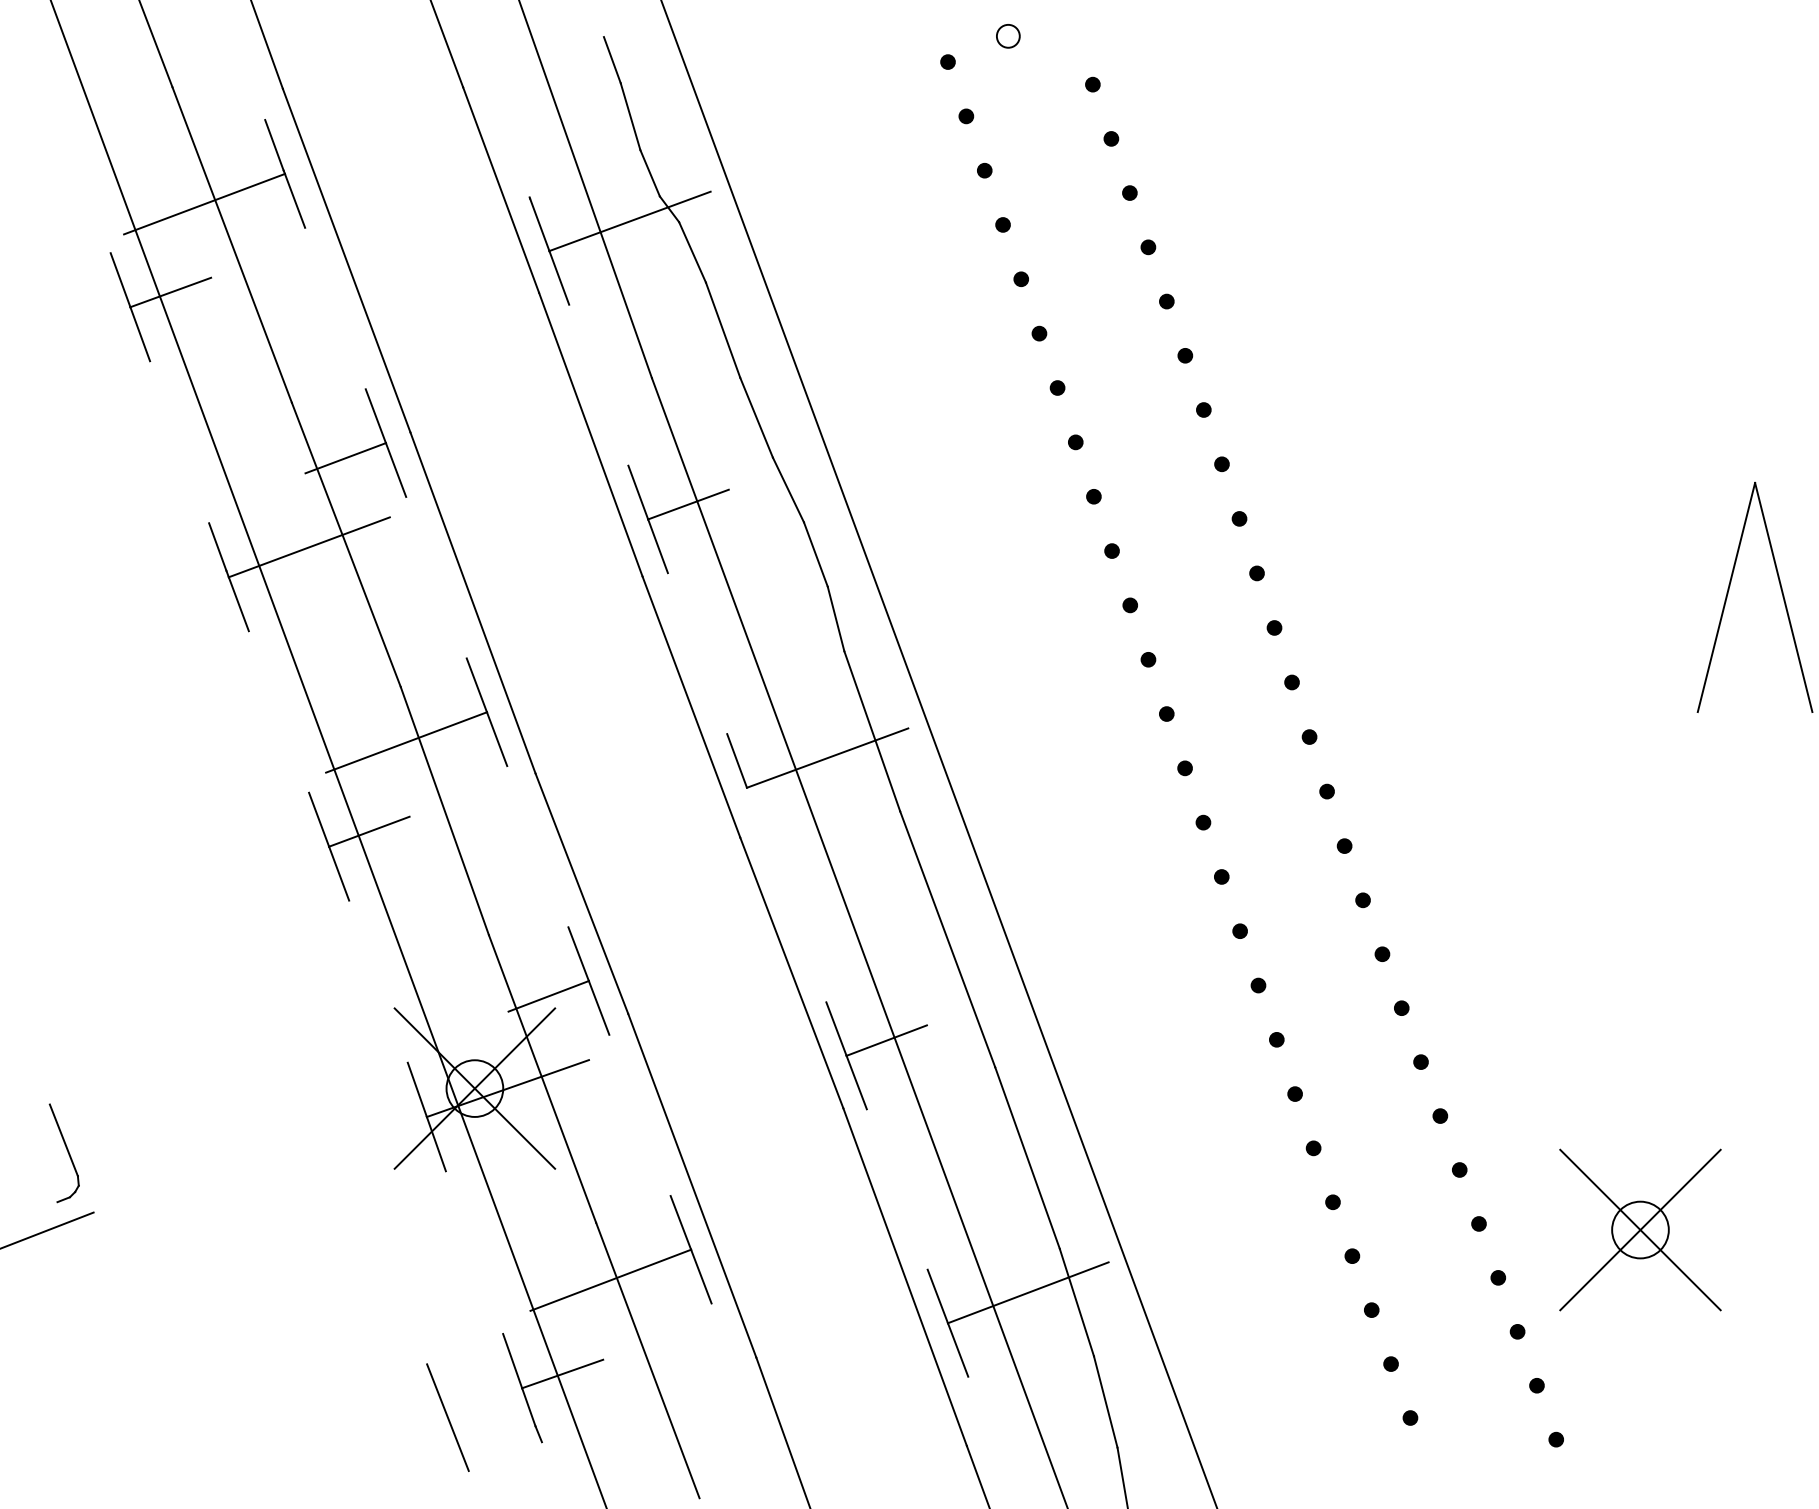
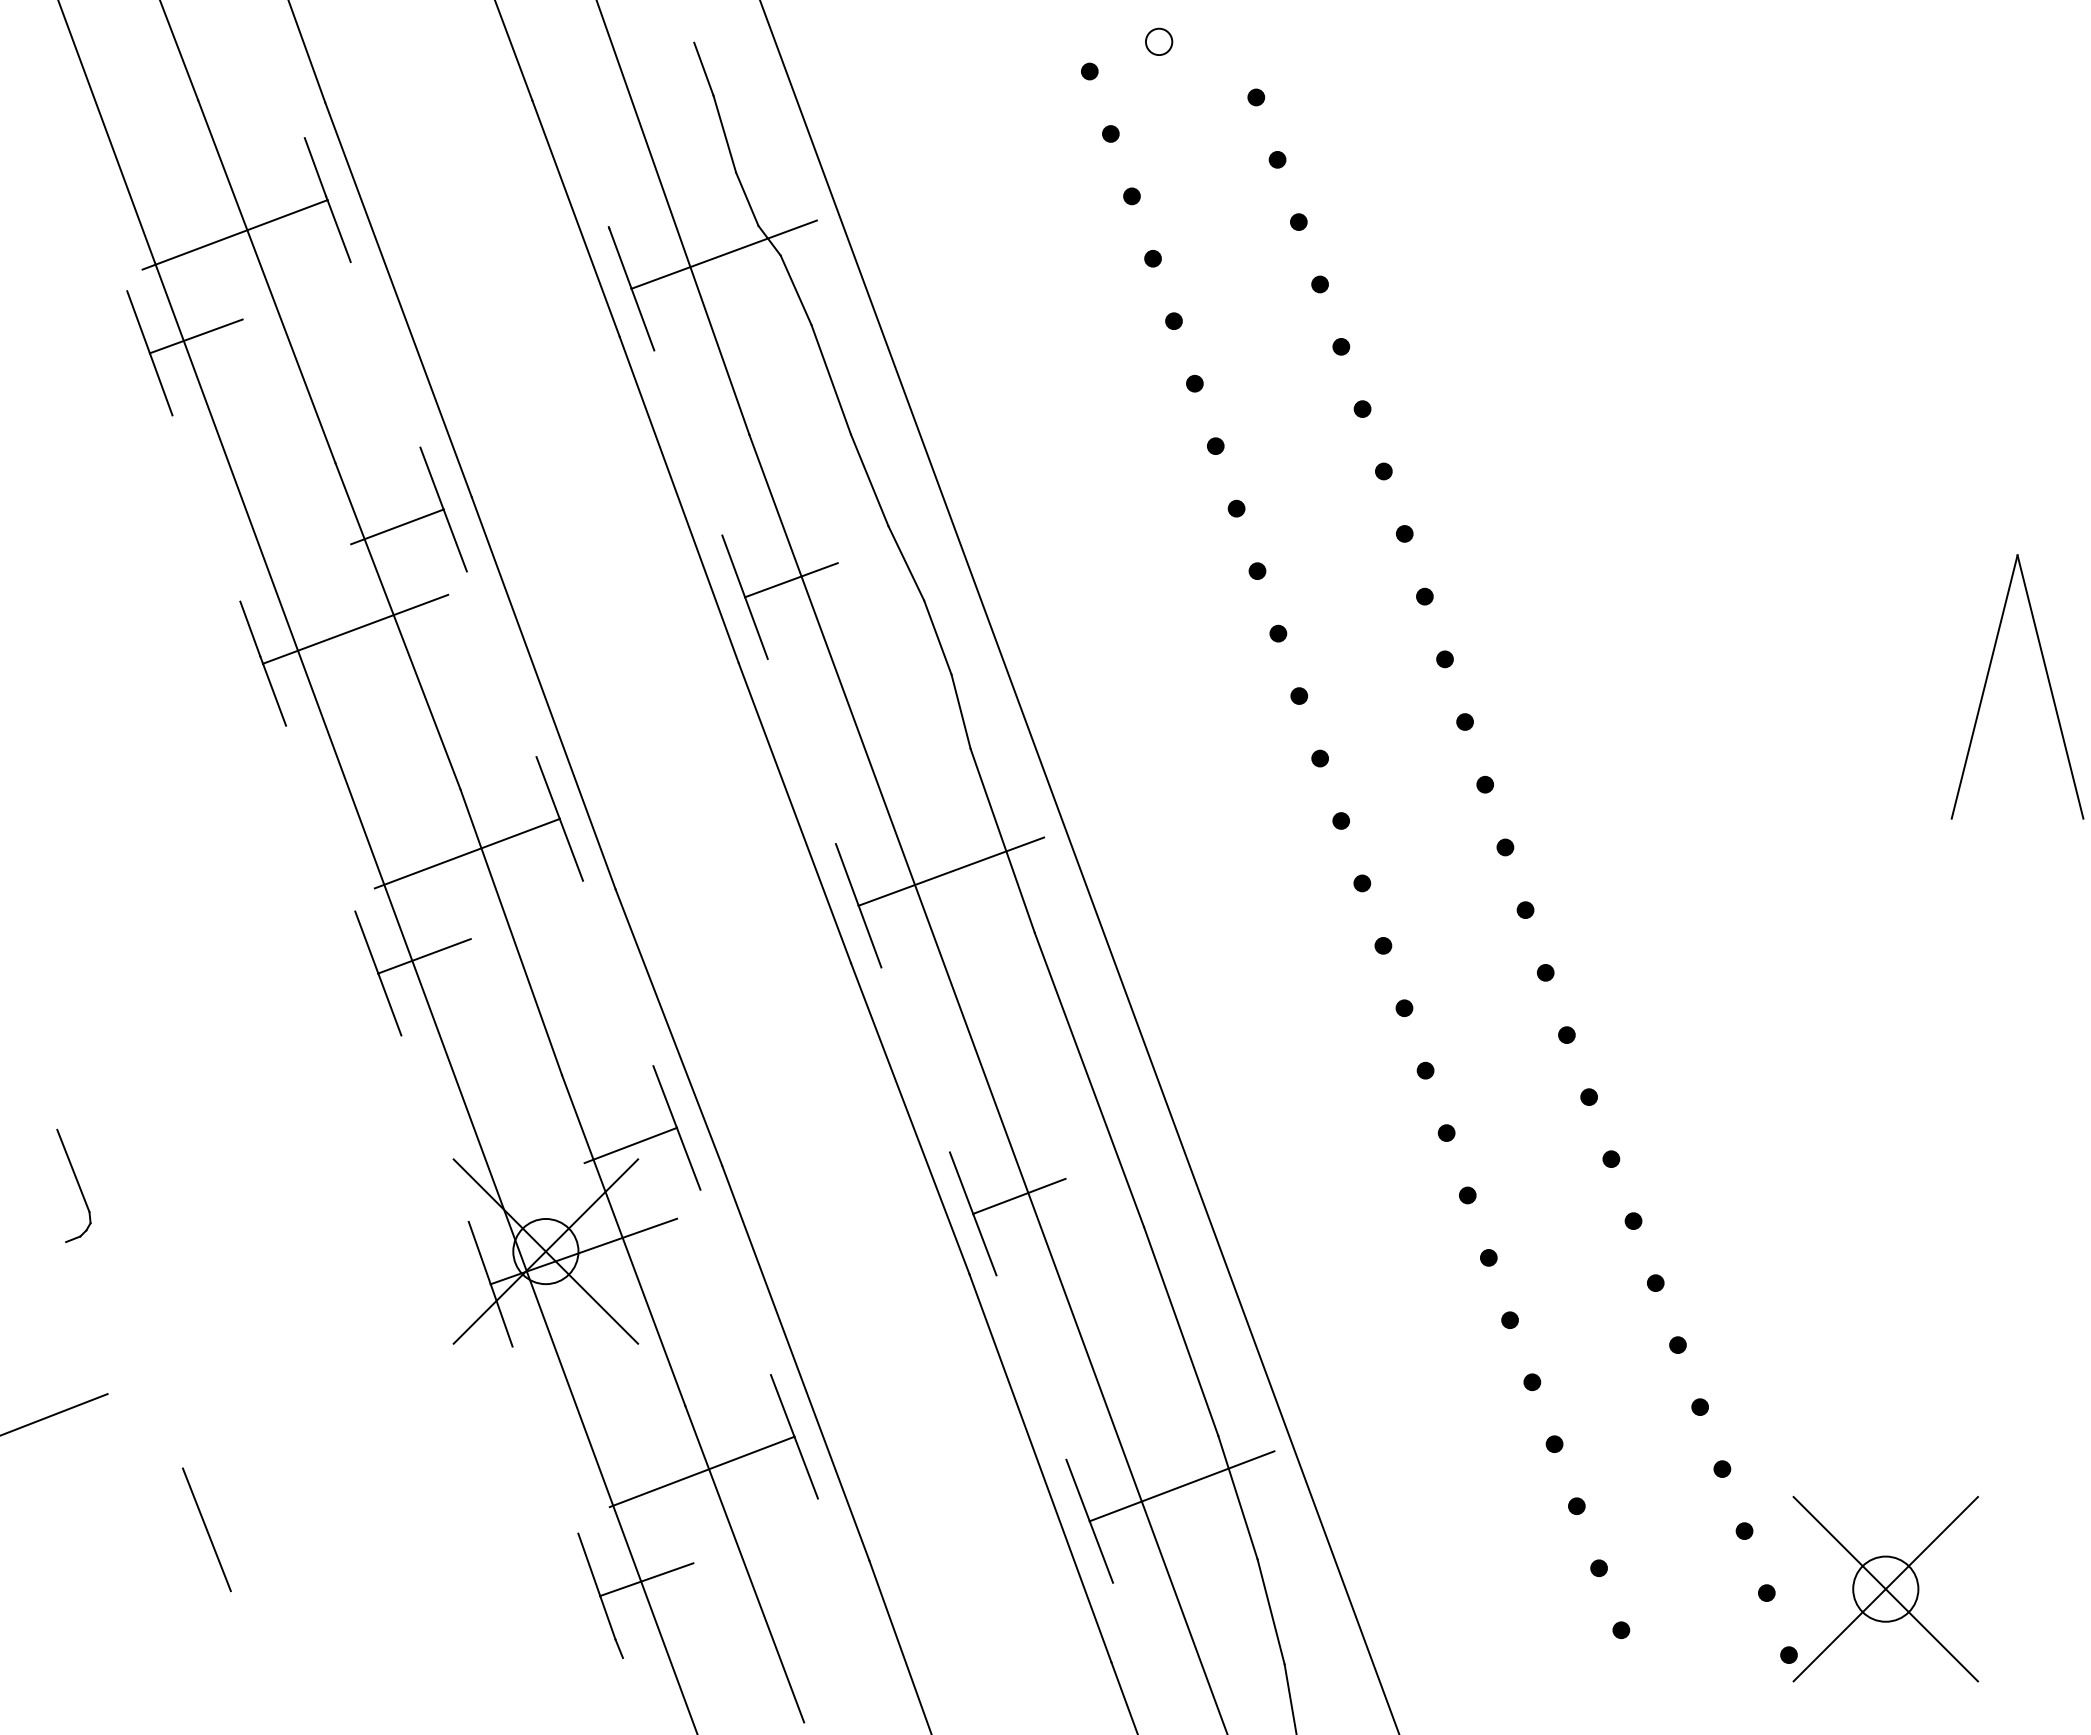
line: (756, 814) -> (869, 936), added
part: (63, 1152) -> (73, 1185), moved
part: (1640, 1229) -> (1885, 1588), moved
line: (447, 1417) -> (206, 1529), moved

